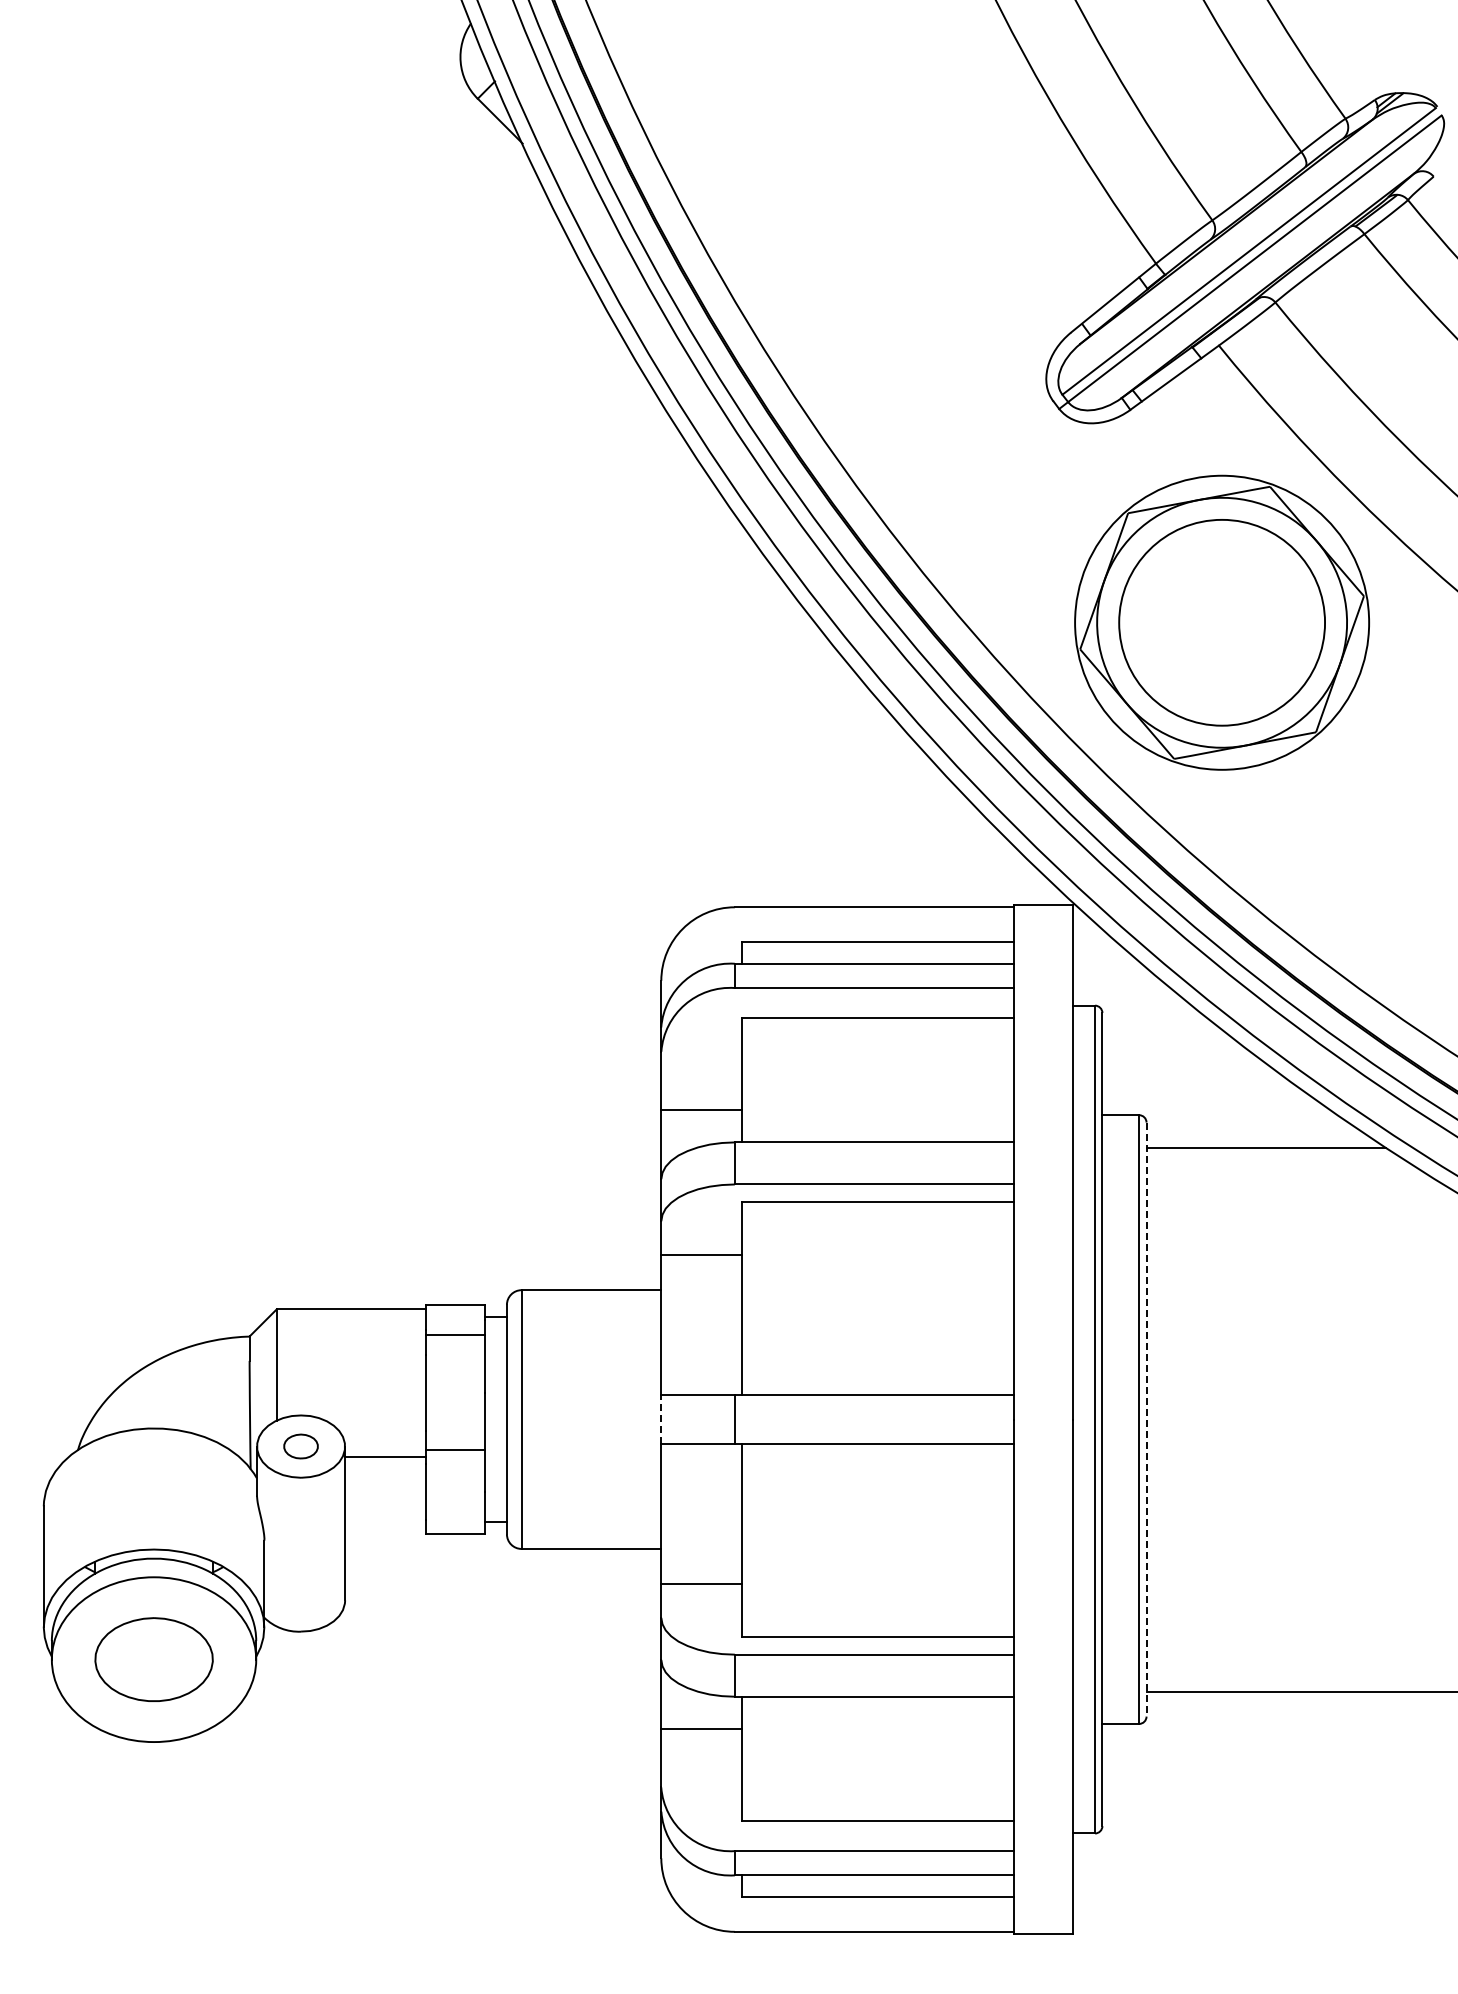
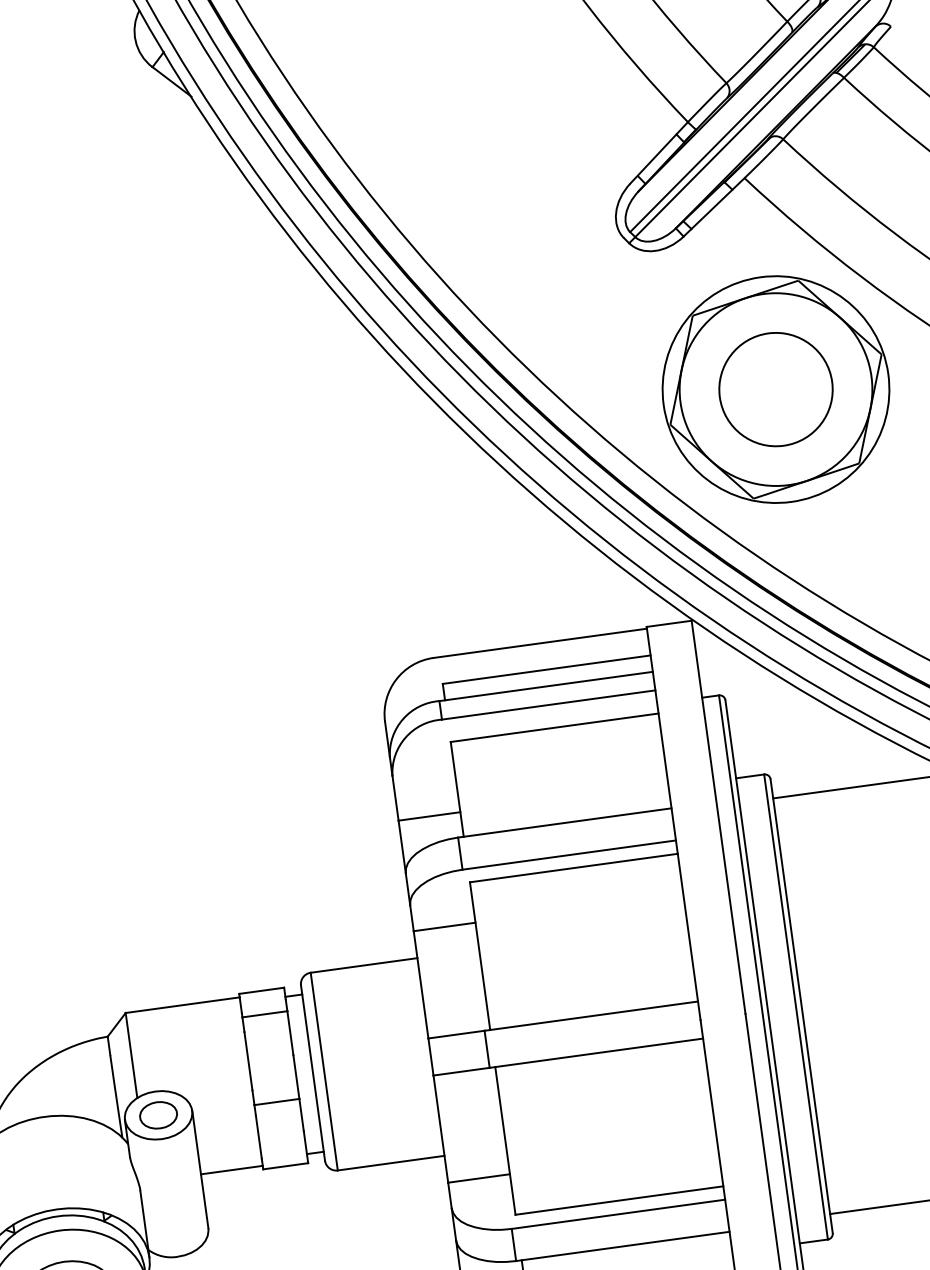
circle: (1221, 622) -> (775, 389), size x0.71
line: (661, 1419) -> (431, 1056), dashed -> solid
line: (1146, 1420) -> (801, 1006), dashed -> solid
part: (300, 1446) -> (158, 1115), size x1.43
line: (385, 1456) -> (231, 1169), moved

